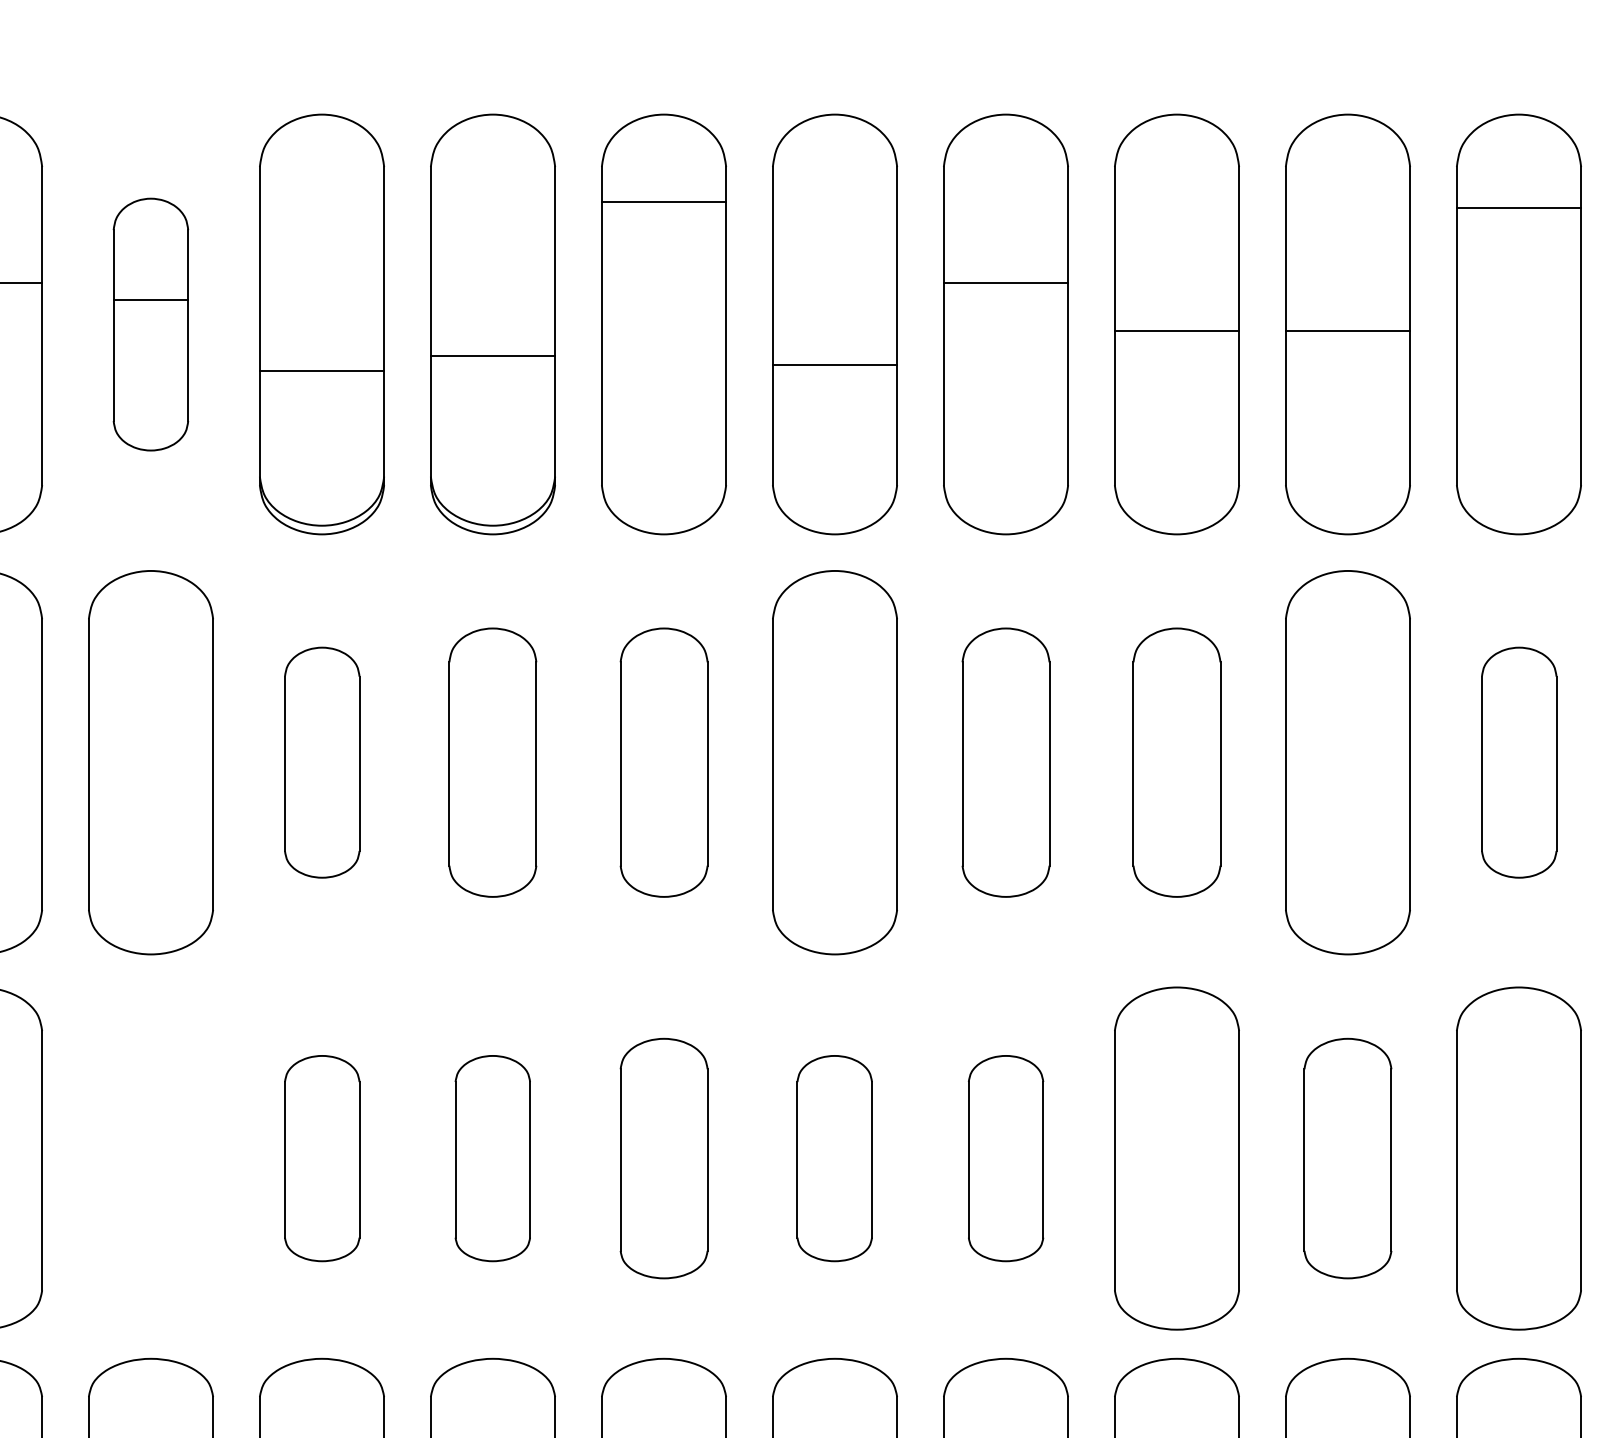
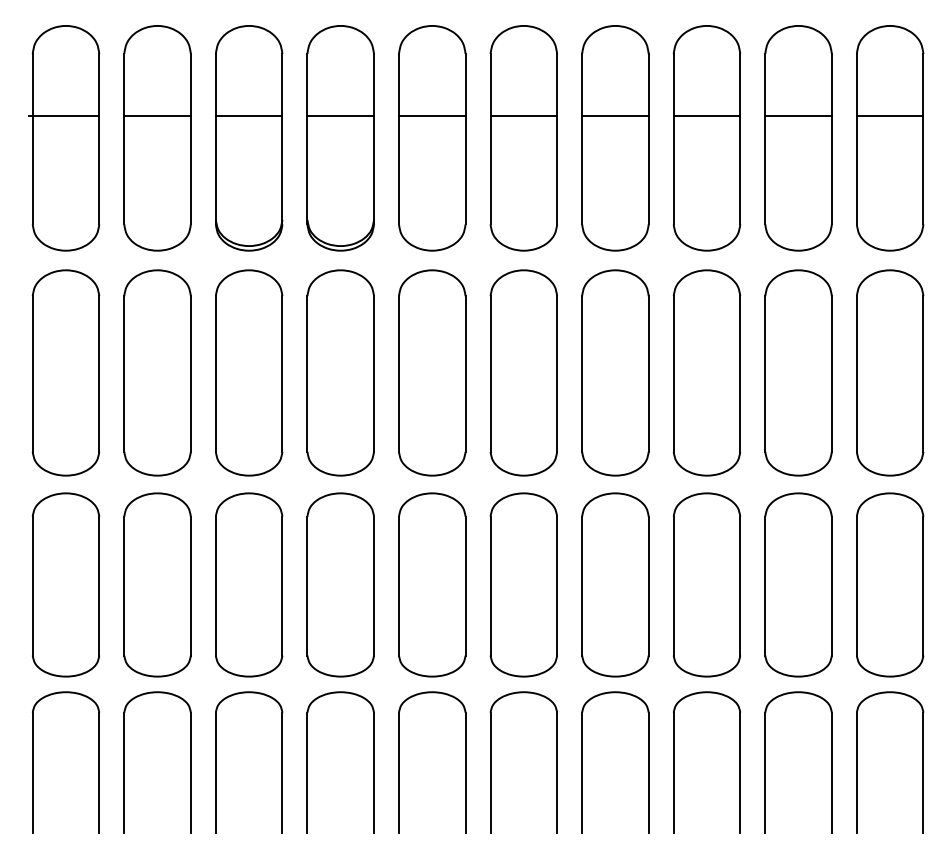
line: (664, 201) -> (432, 115), moved
line: (1517, 207) -> (889, 115), moved
part: (150, 324) -> (157, 138), size x1.67
line: (1176, 330) -> (706, 115), moved
line: (1347, 330) -> (798, 115), moved
line: (492, 354) -> (340, 115), moved
line: (834, 364) -> (523, 115), moved
line: (320, 369) -> (248, 115), moved
part: (322, 761) -> (249, 372), size x1.67
part: (492, 761) -> (340, 372), size x1.43
part: (664, 761) -> (432, 372), size x1.43
part: (1006, 761) -> (615, 372), size x1.43
part: (1176, 761) -> (706, 372), size x1.43
part: (1519, 761) -> (890, 372), size x1.67
part: (150, 1157) -> (157, 584), added
part: (322, 1157) -> (249, 584), size x1.67
part: (492, 1157) -> (340, 584), size x1.67
part: (664, 1157) -> (432, 584), size x1.43
part: (834, 1157) -> (523, 584), size x1.67
part: (1006, 1157) -> (615, 584), size x1.67
part: (1347, 1157) -> (798, 584), size x1.43

